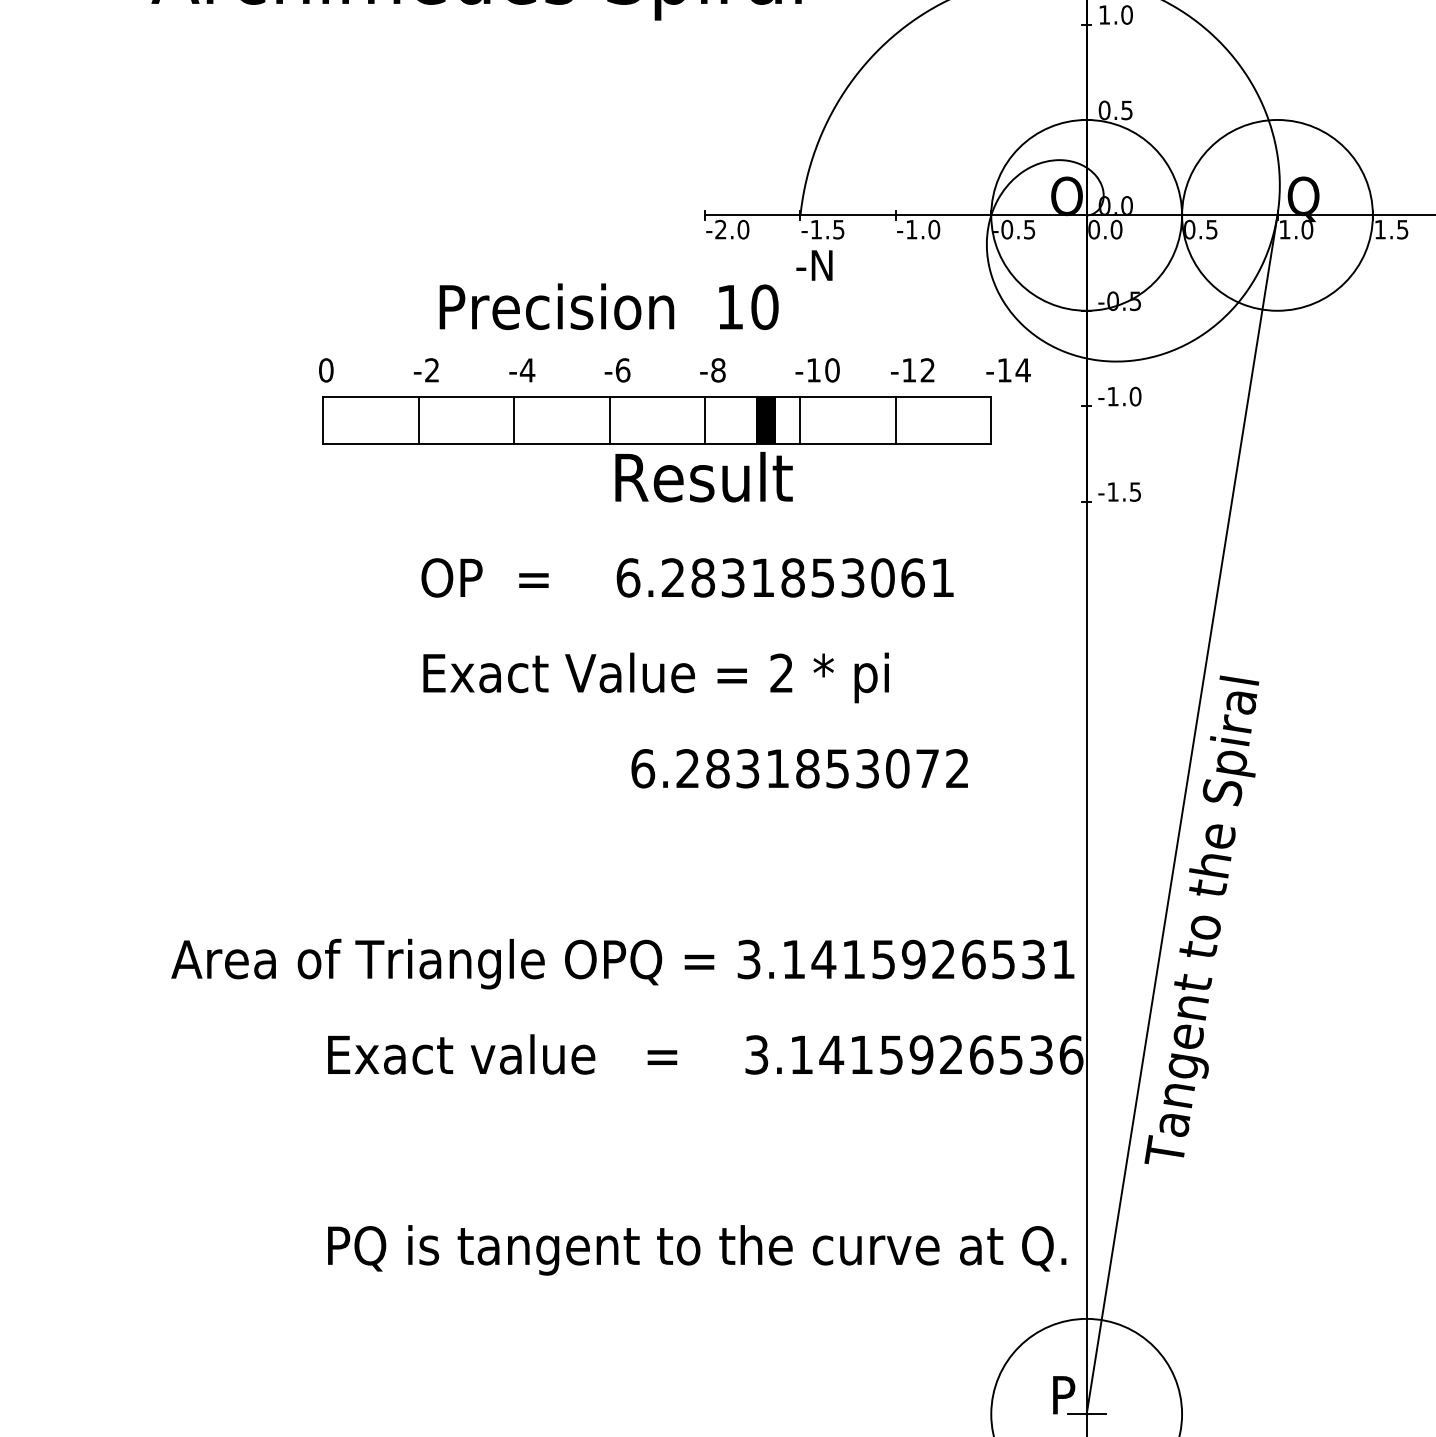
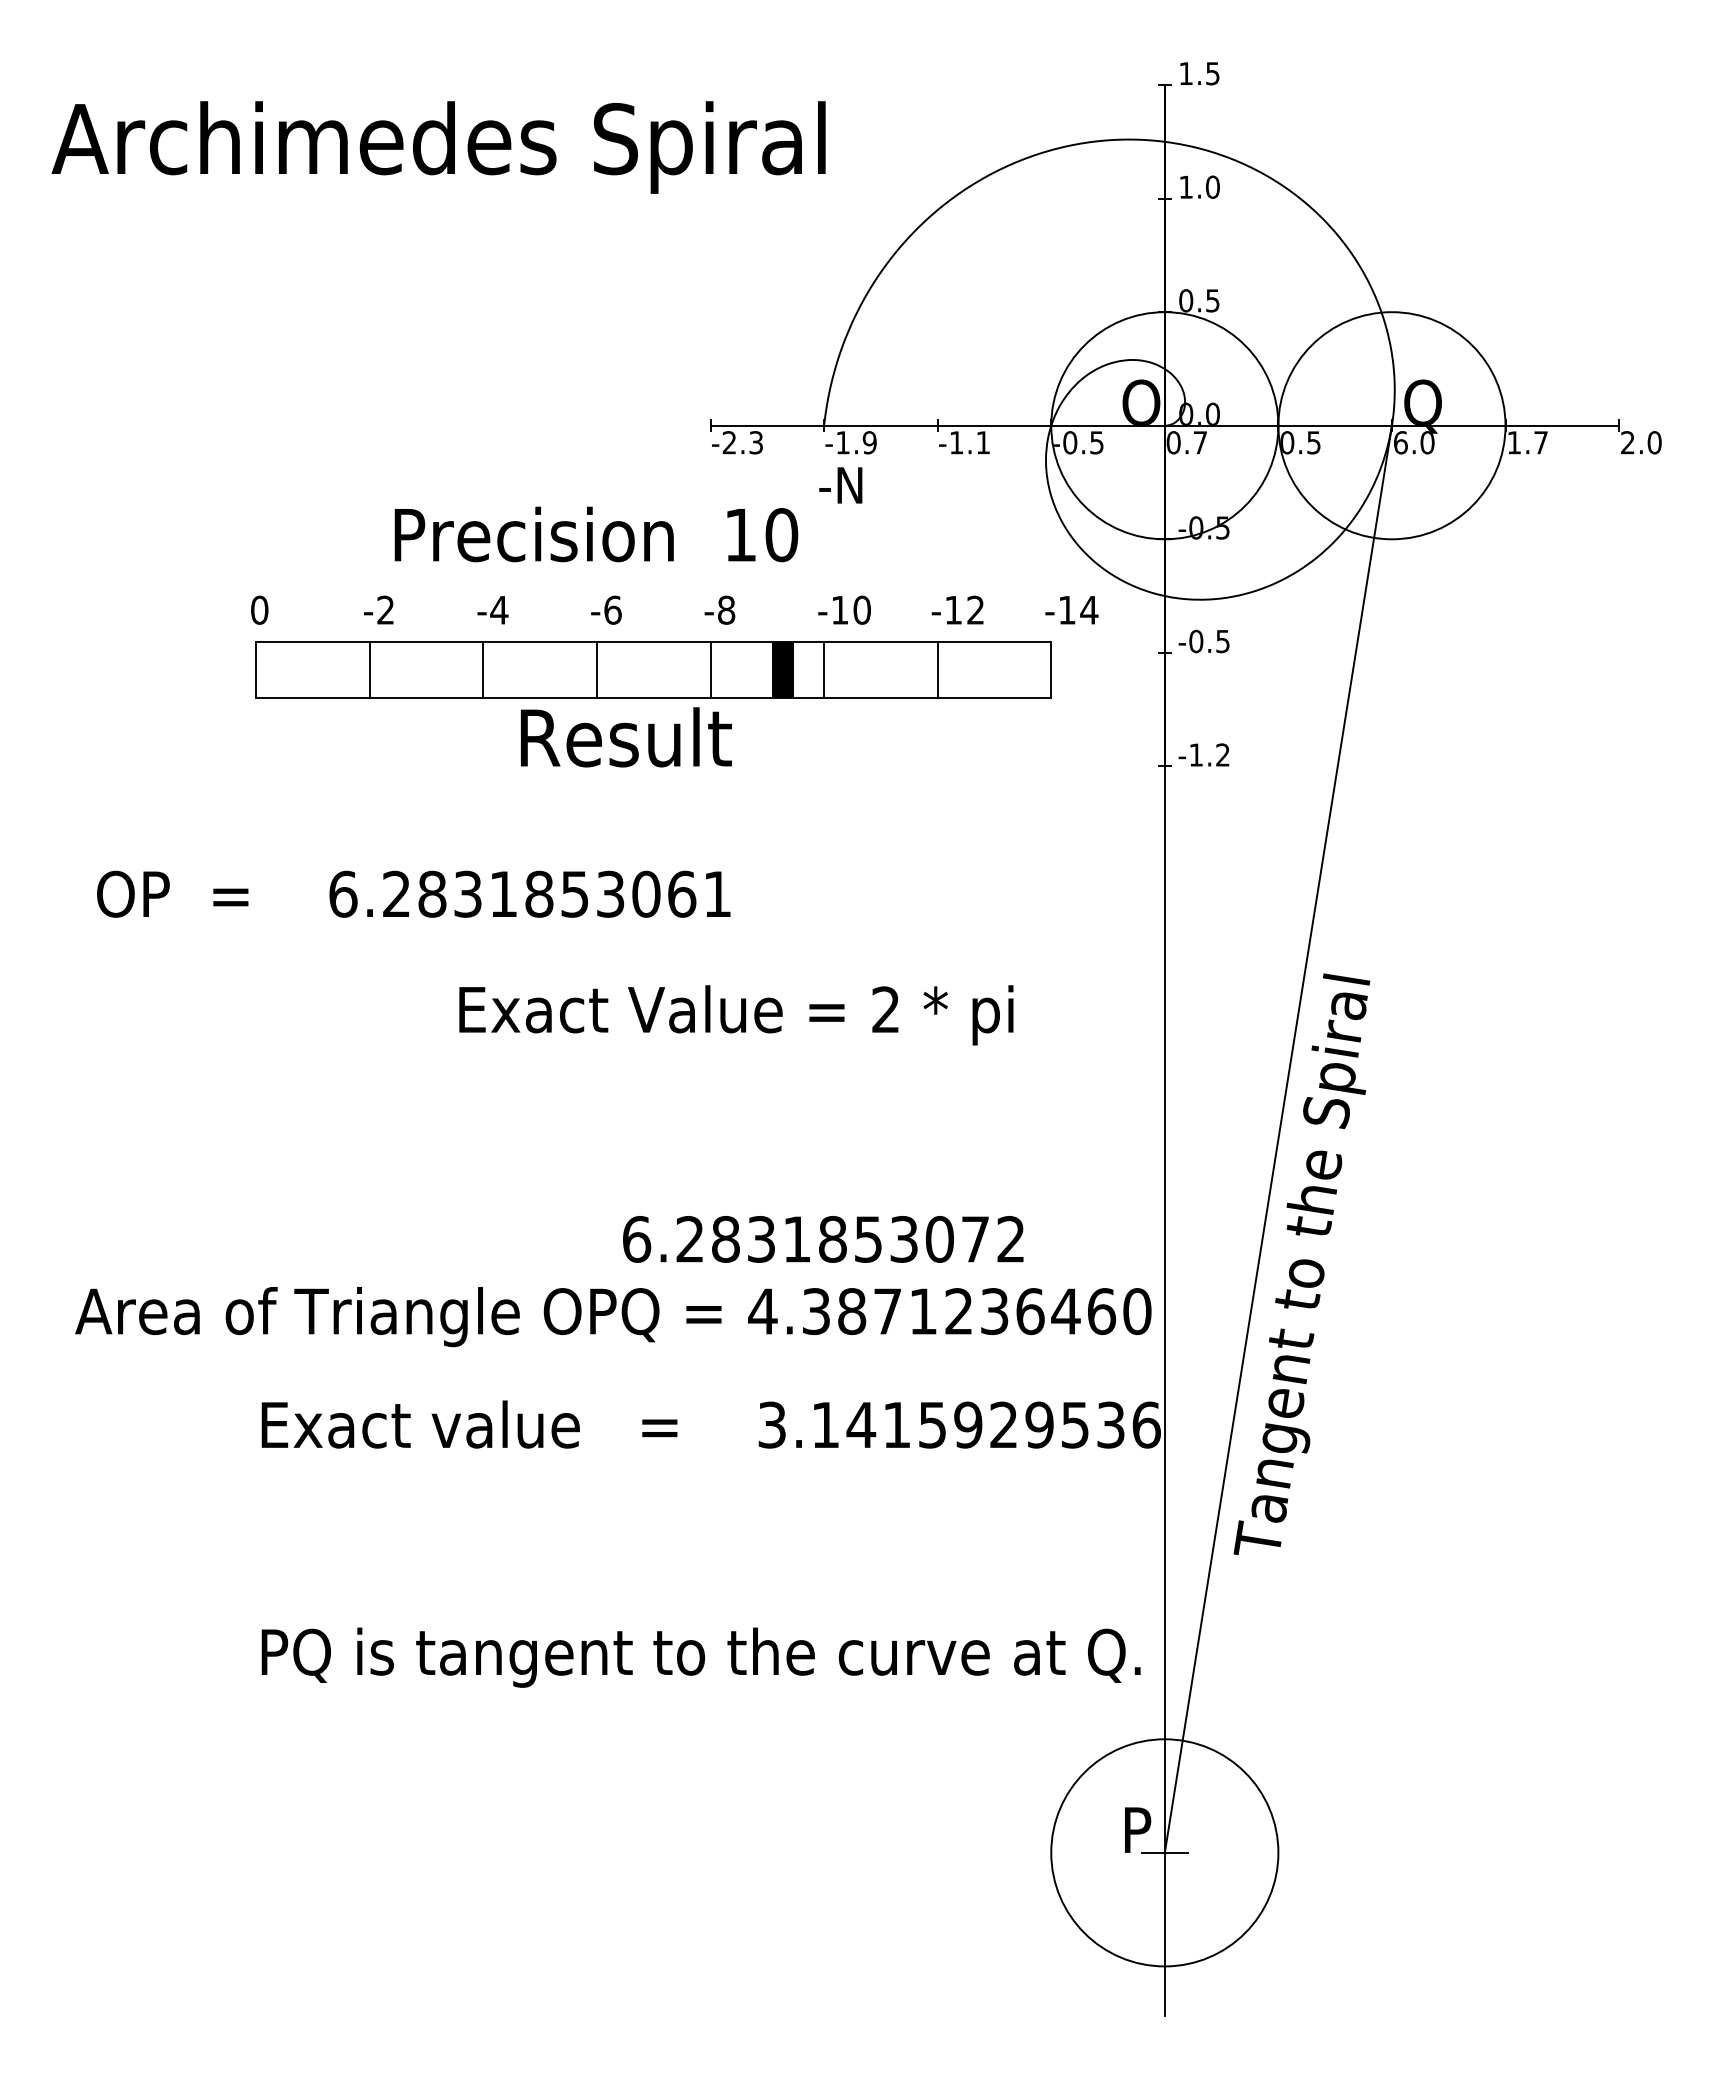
text: (743, 229) -> (756, 442), -2.0 -> -2.3
text: (838, 229) -> (869, 442), -1.5 -> -1.9
text: (934, 229) -> (983, 442), -1.0 -> -1.1
text: (1116, 229) -> (1200, 442), 0.0 -> 0.7
text: (1284, 229) -> (1400, 442), 1.0 -> 6.0
text: (1402, 229) -> (1540, 442), 1.5 -> 1.7
text: (1124, 396) -> (1209, 641), -1.0 -> -0.5
text: (704, 477) -> (626, 737), moved
text: (1135, 491) -> (1222, 754), -1.5 -> -1.2
text: (687, 577) -> (413, 893), moved
text: (656, 678) -> (736, 1015), moved
text: (799, 768) -> (823, 1239), moved
text: (905, 959) -> (949, 1311), 3.1415926531 -> 4.3871236460
text: (981, 1054) -> (1039, 1424), 3.1415926536 -> 3.1415929536

